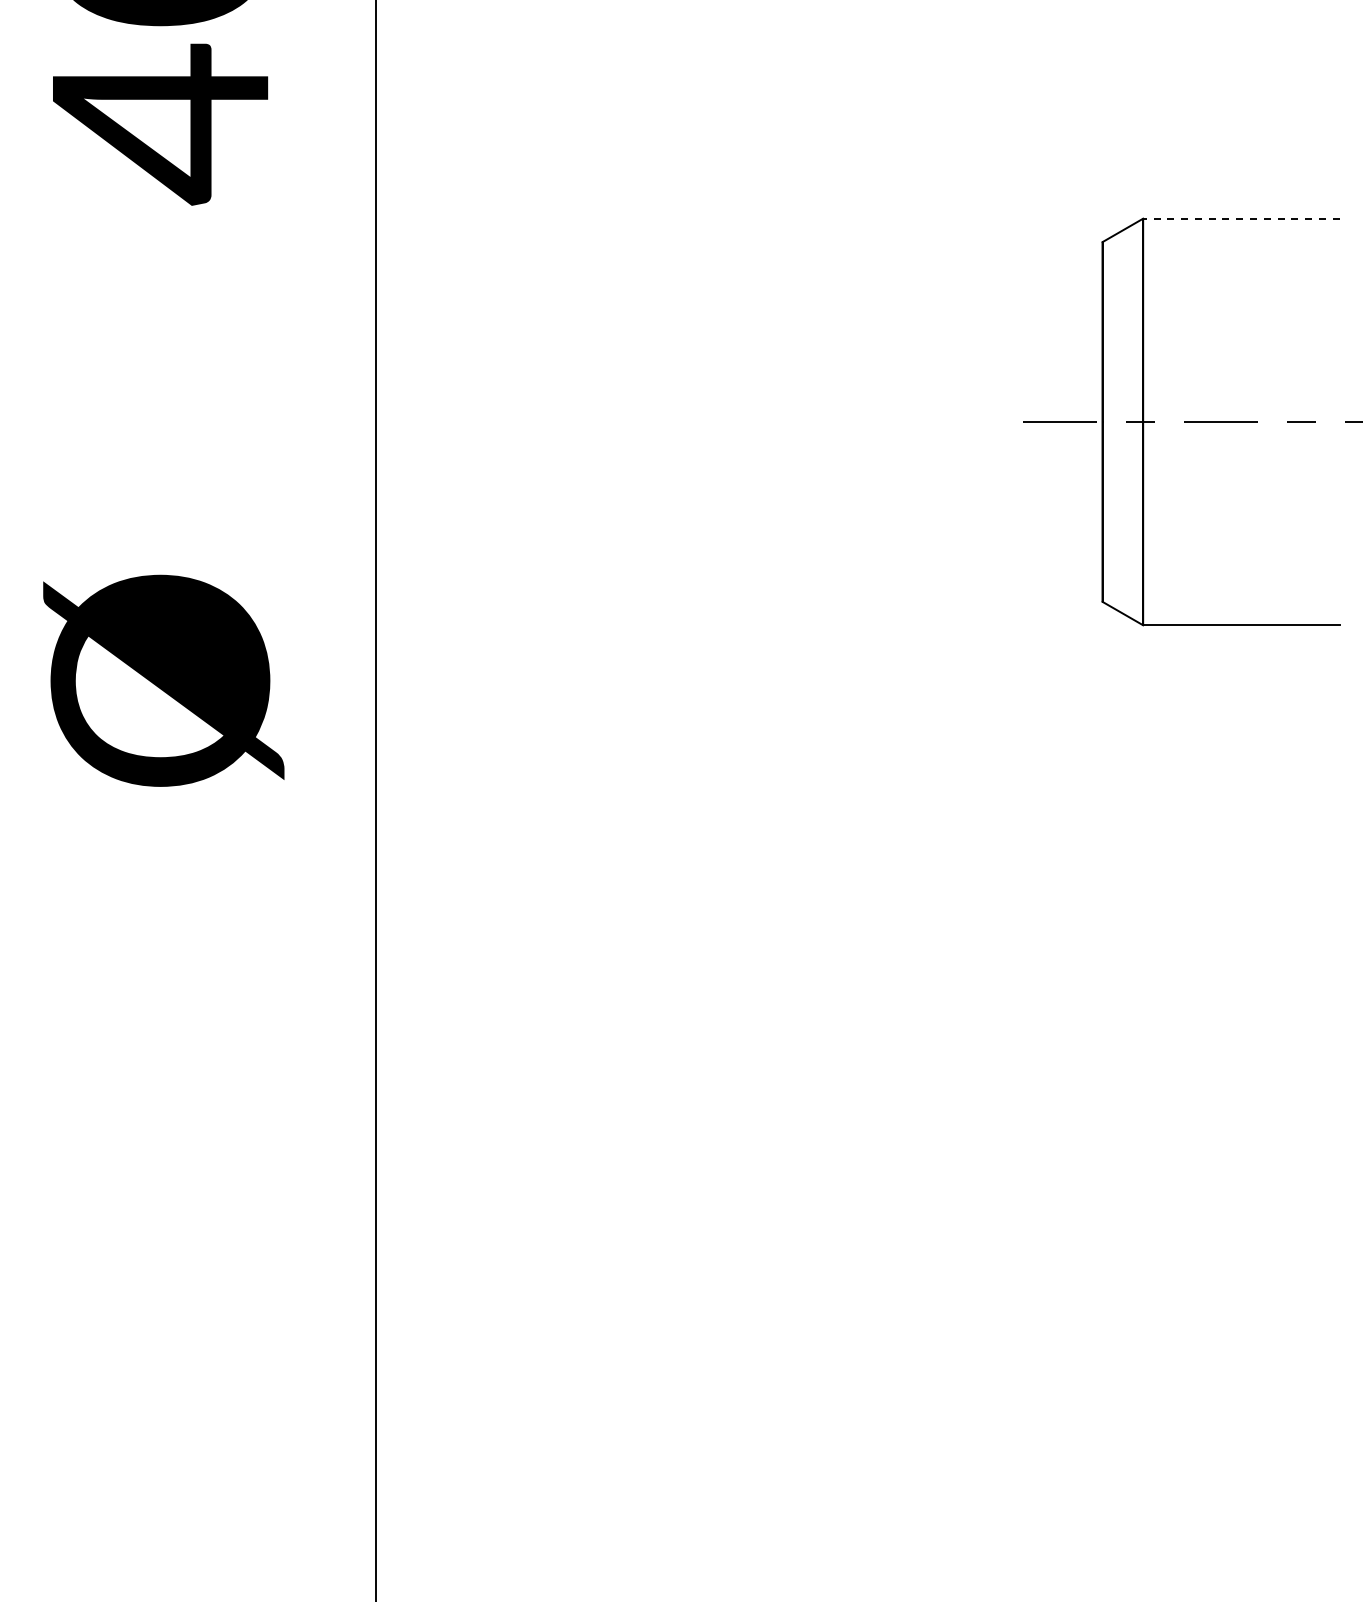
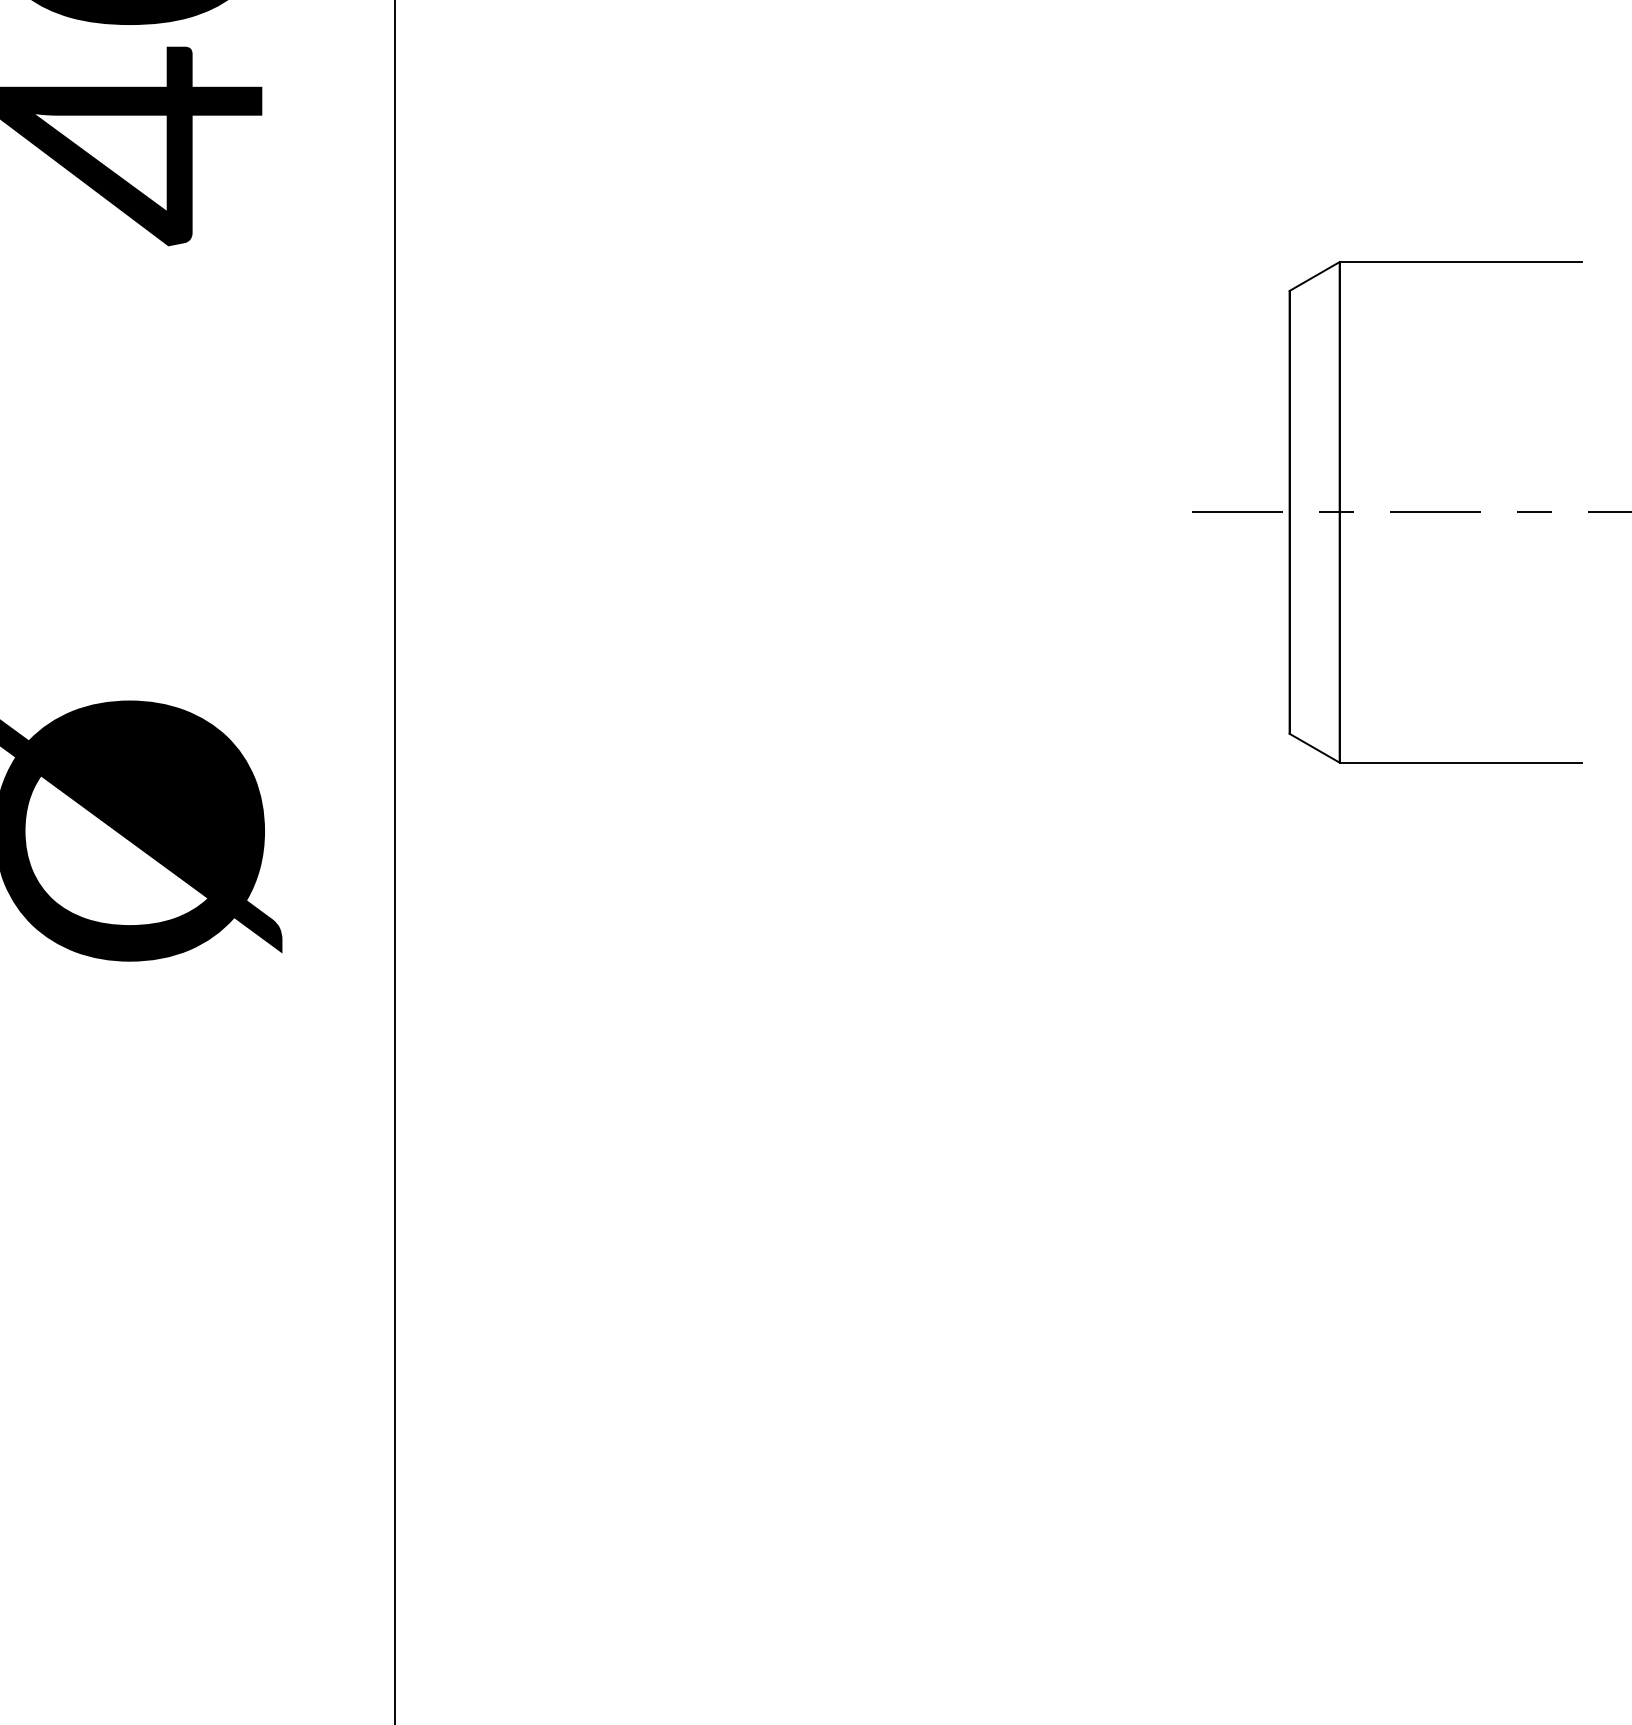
line: (1240, 218) -> (1459, 261), dashed -> solid

